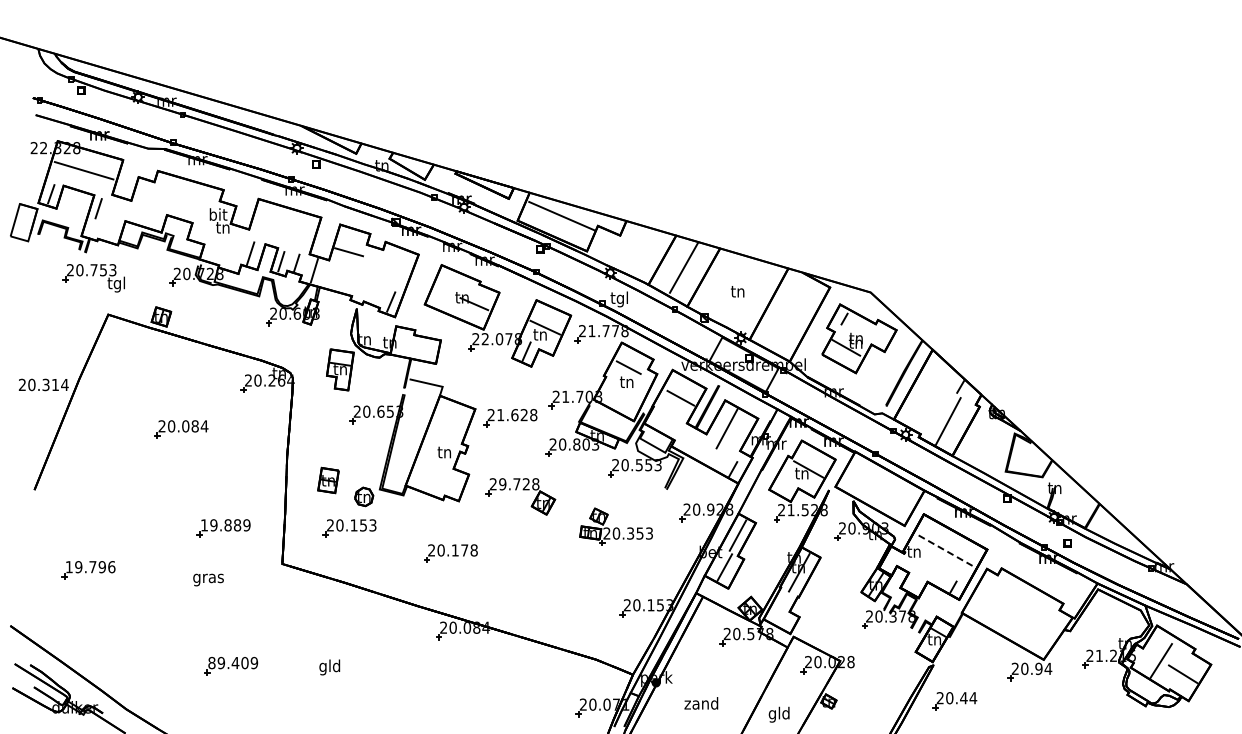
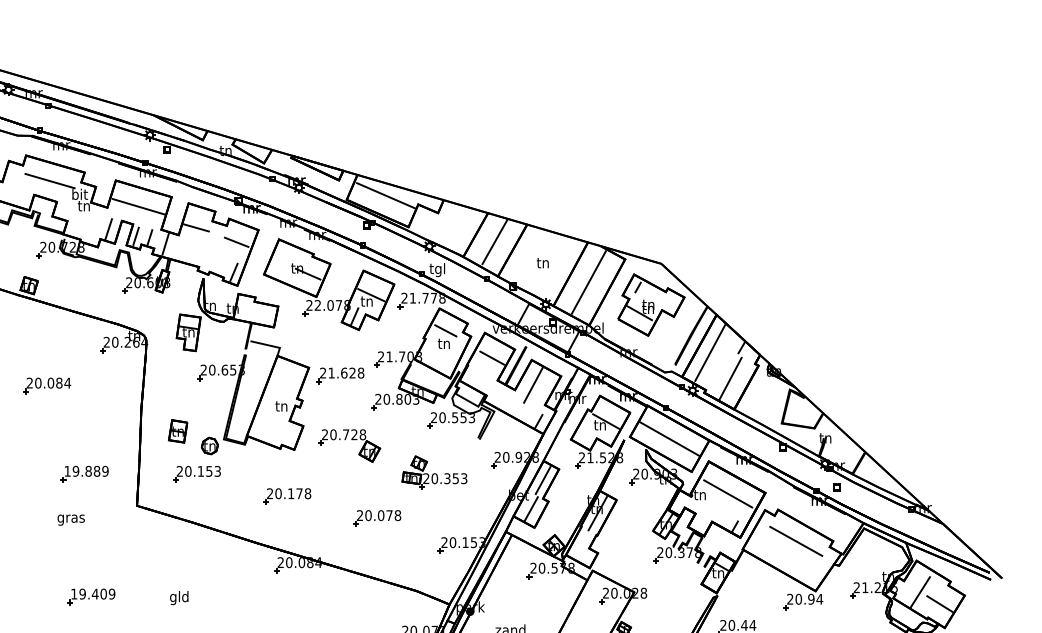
line: (184, 199) -> (49, 180), added
line: (284, 228) -> (138, 206), added
line: (393, 268) -> (236, 242), added
line: (789, 313) -> (589, 282), added
line: (925, 392) -> (710, 352), added
text: (502, 484) -> (333, 434), 29.728 -> 20.728
line: (879, 488) -> (669, 438), added
line: (945, 550) -> (728, 493), dashed -> solid
part: (551, 577) -> (376, 517), added
line: (1021, 603) -> (795, 541), added
text: (211, 662) -> (73, 593), 89.409 -> 19.409

